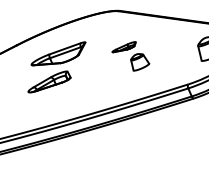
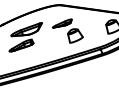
part: (130, 55) -> (67, 30), size x1.43

